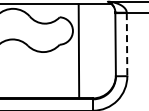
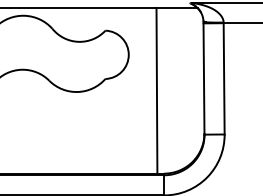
line: (127, 44) -> (224, 78), dashed -> solid
line: (78, 51) -> (156, 90), moved

